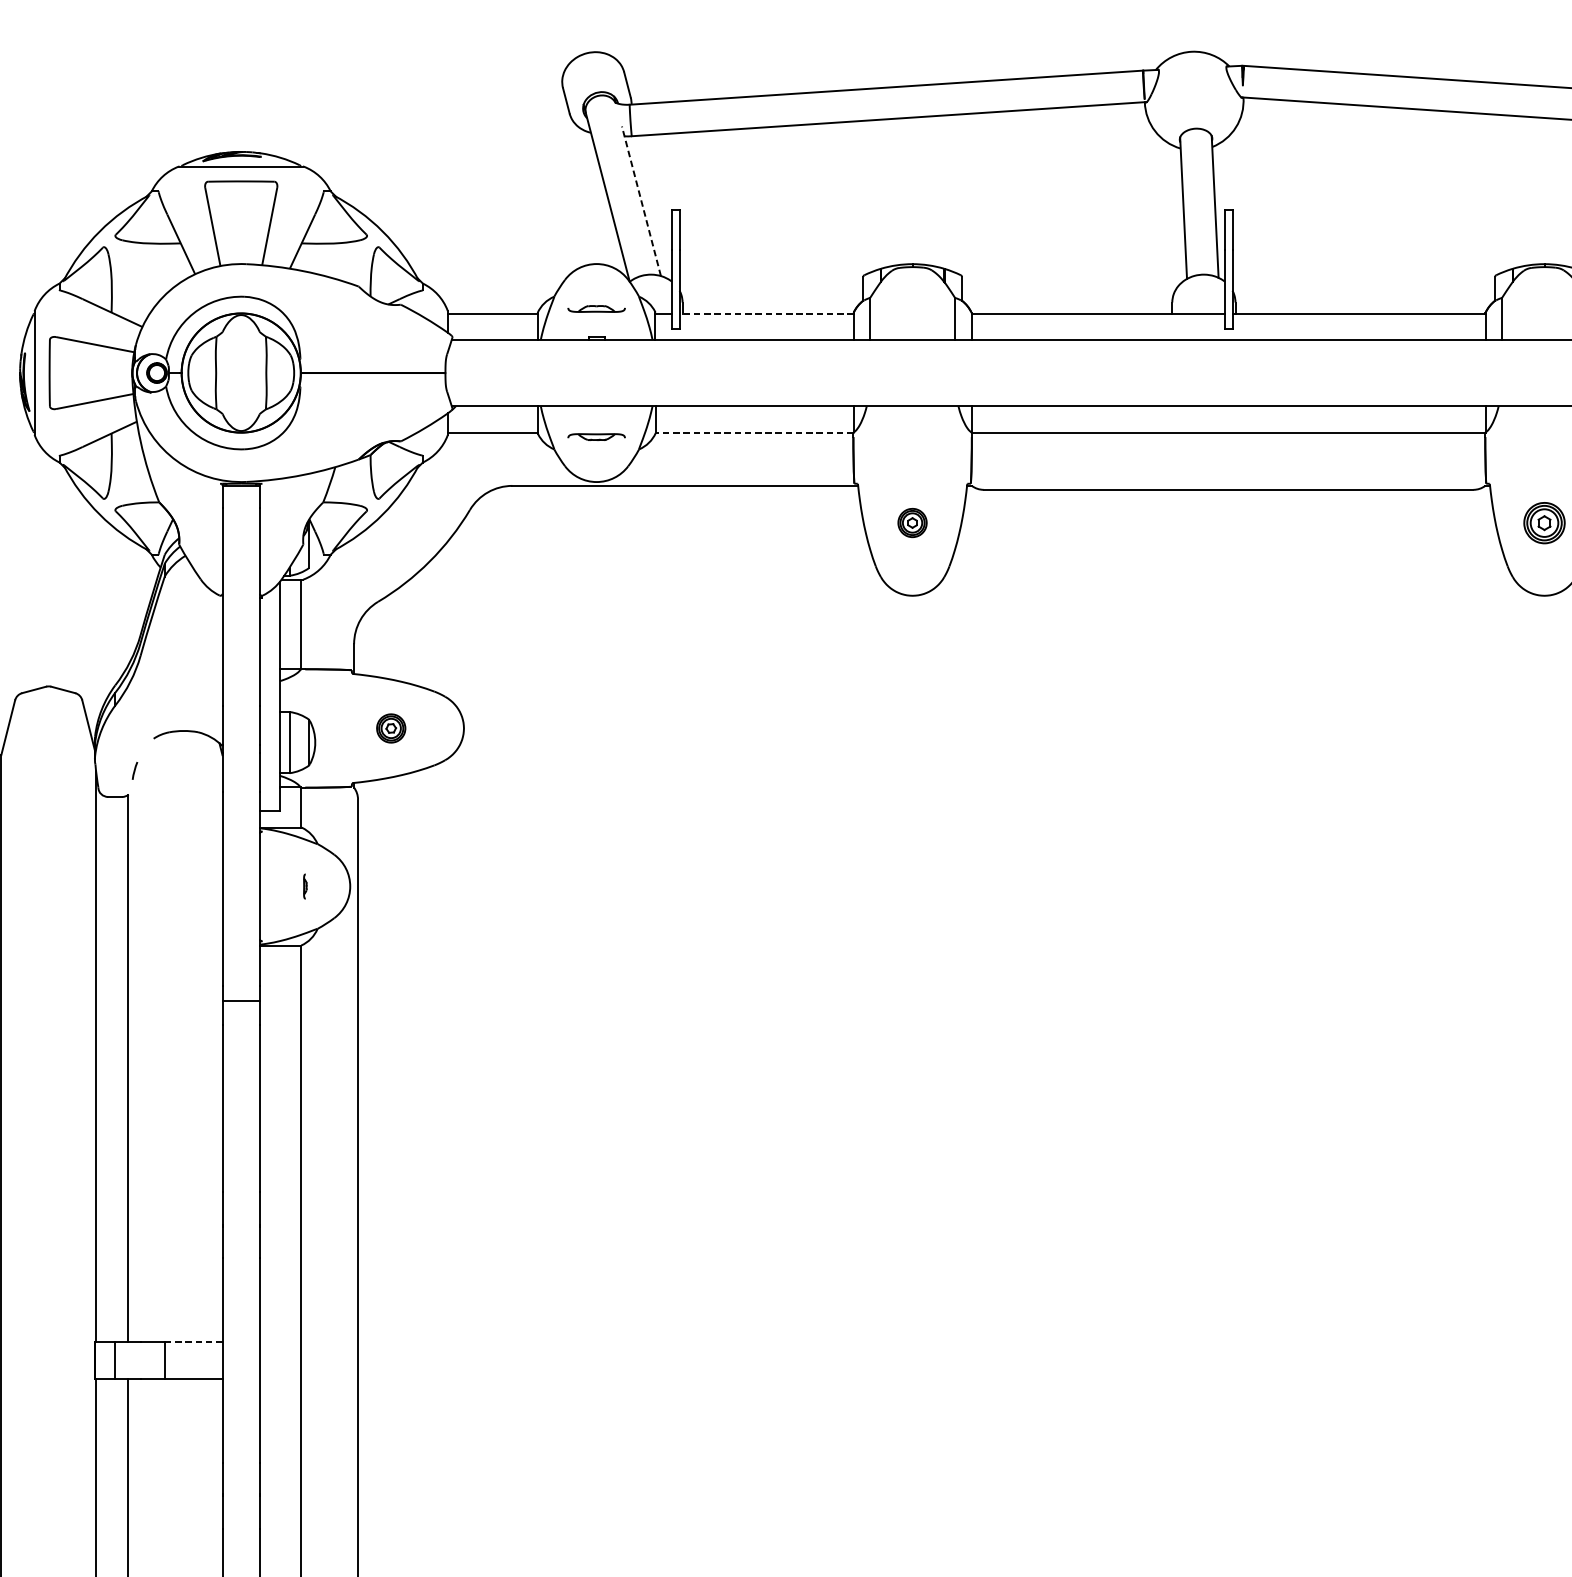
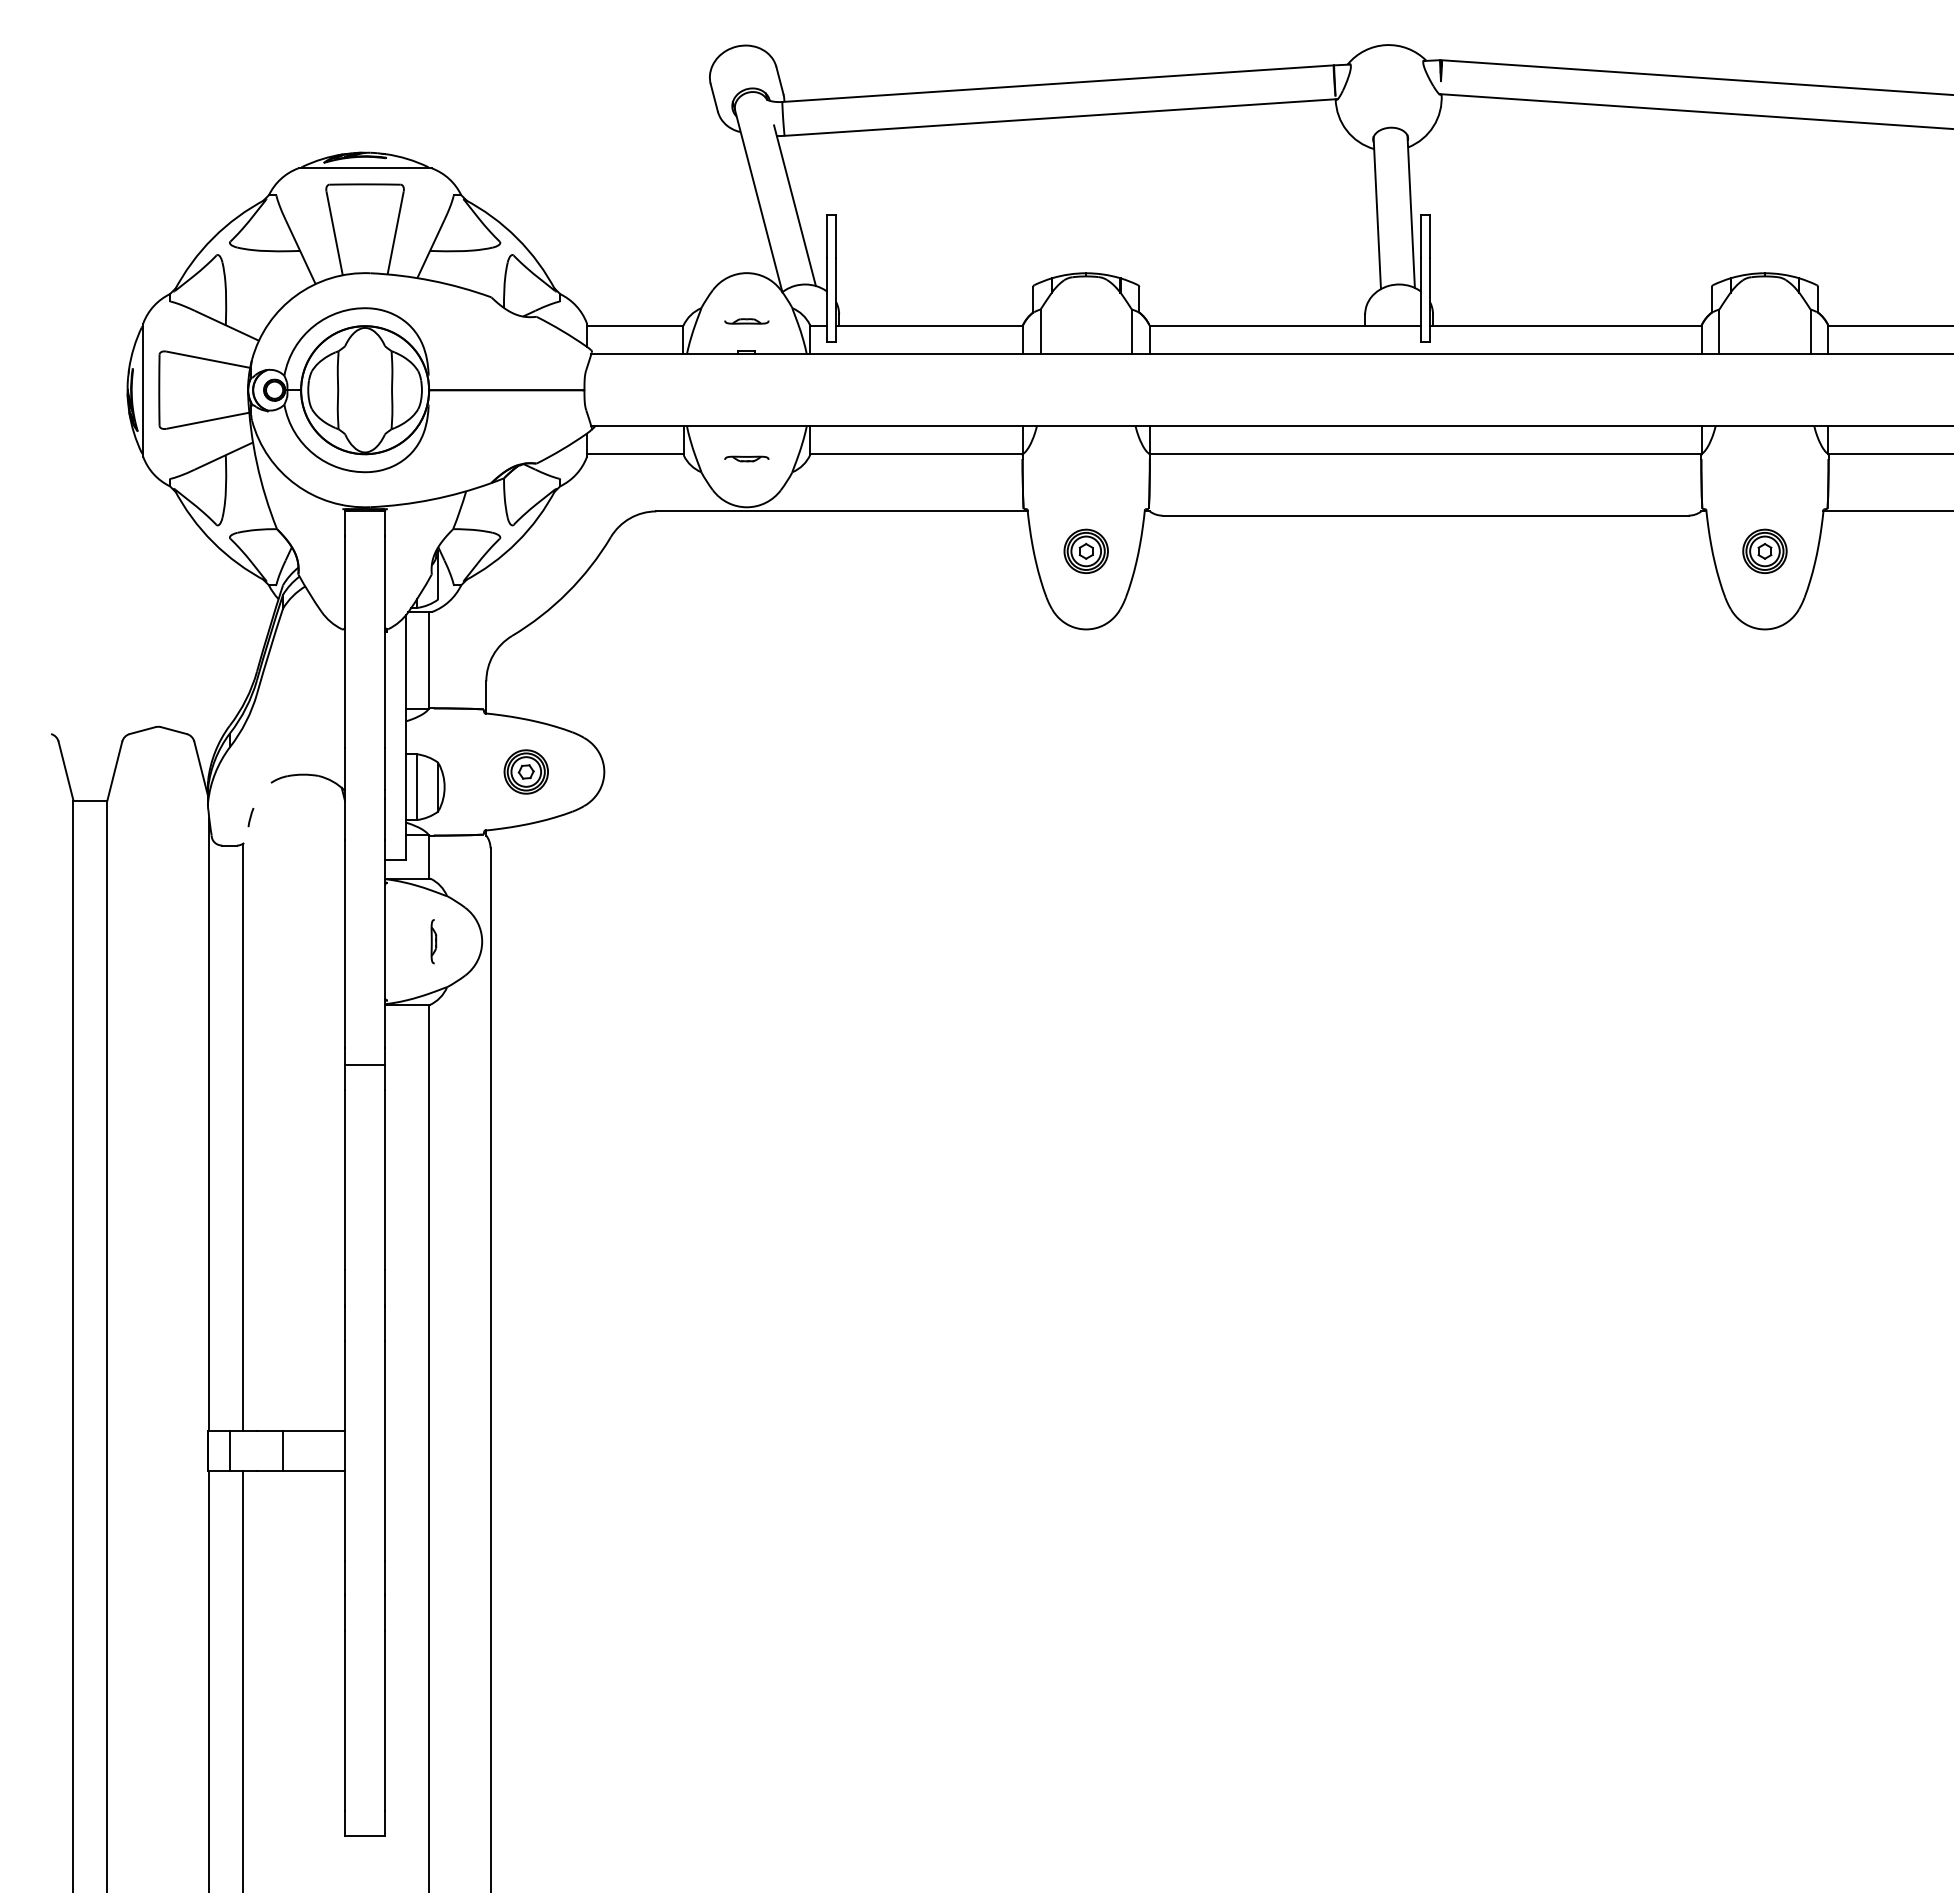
line: (641, 201) -> (794, 205), dashed -> solid
part: (596, 309) -> (746, 321), size x0.71
line: (766, 313) -> (929, 326), dashed -> solid
line: (754, 432) -> (916, 454), dashed -> solid
part: (596, 436) -> (746, 458), size x0.71
part: (911, 522) -> (1085, 550), size x1.43
part: (390, 728) -> (525, 771), size x1.43
part: (304, 886) -> (433, 941), size x1.67
line: (193, 1341) -> (313, 1430), dashed -> solid

